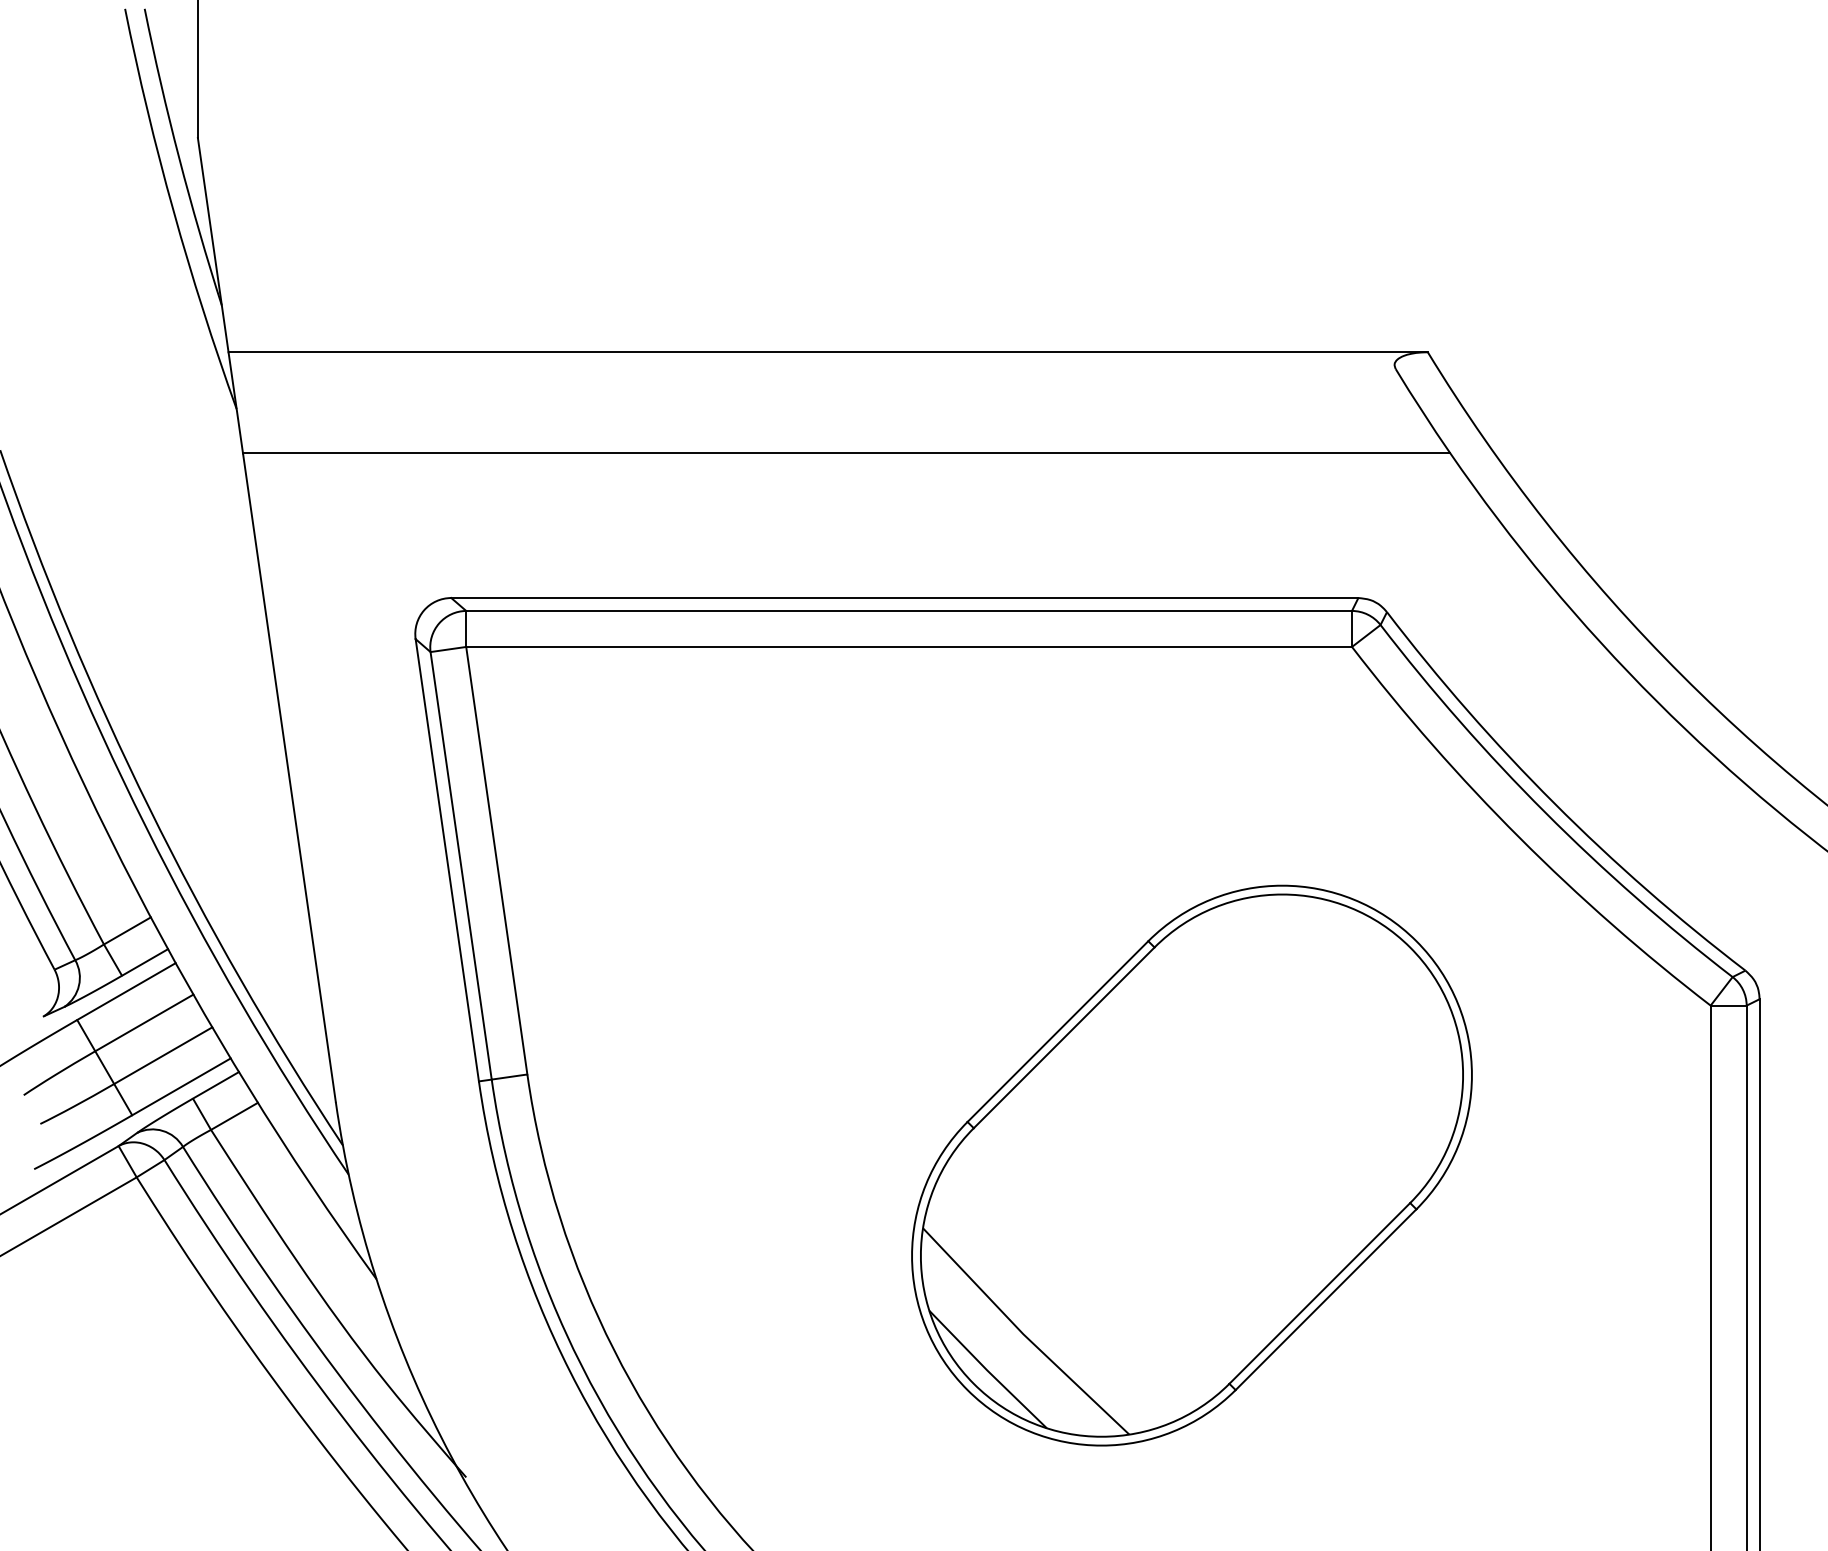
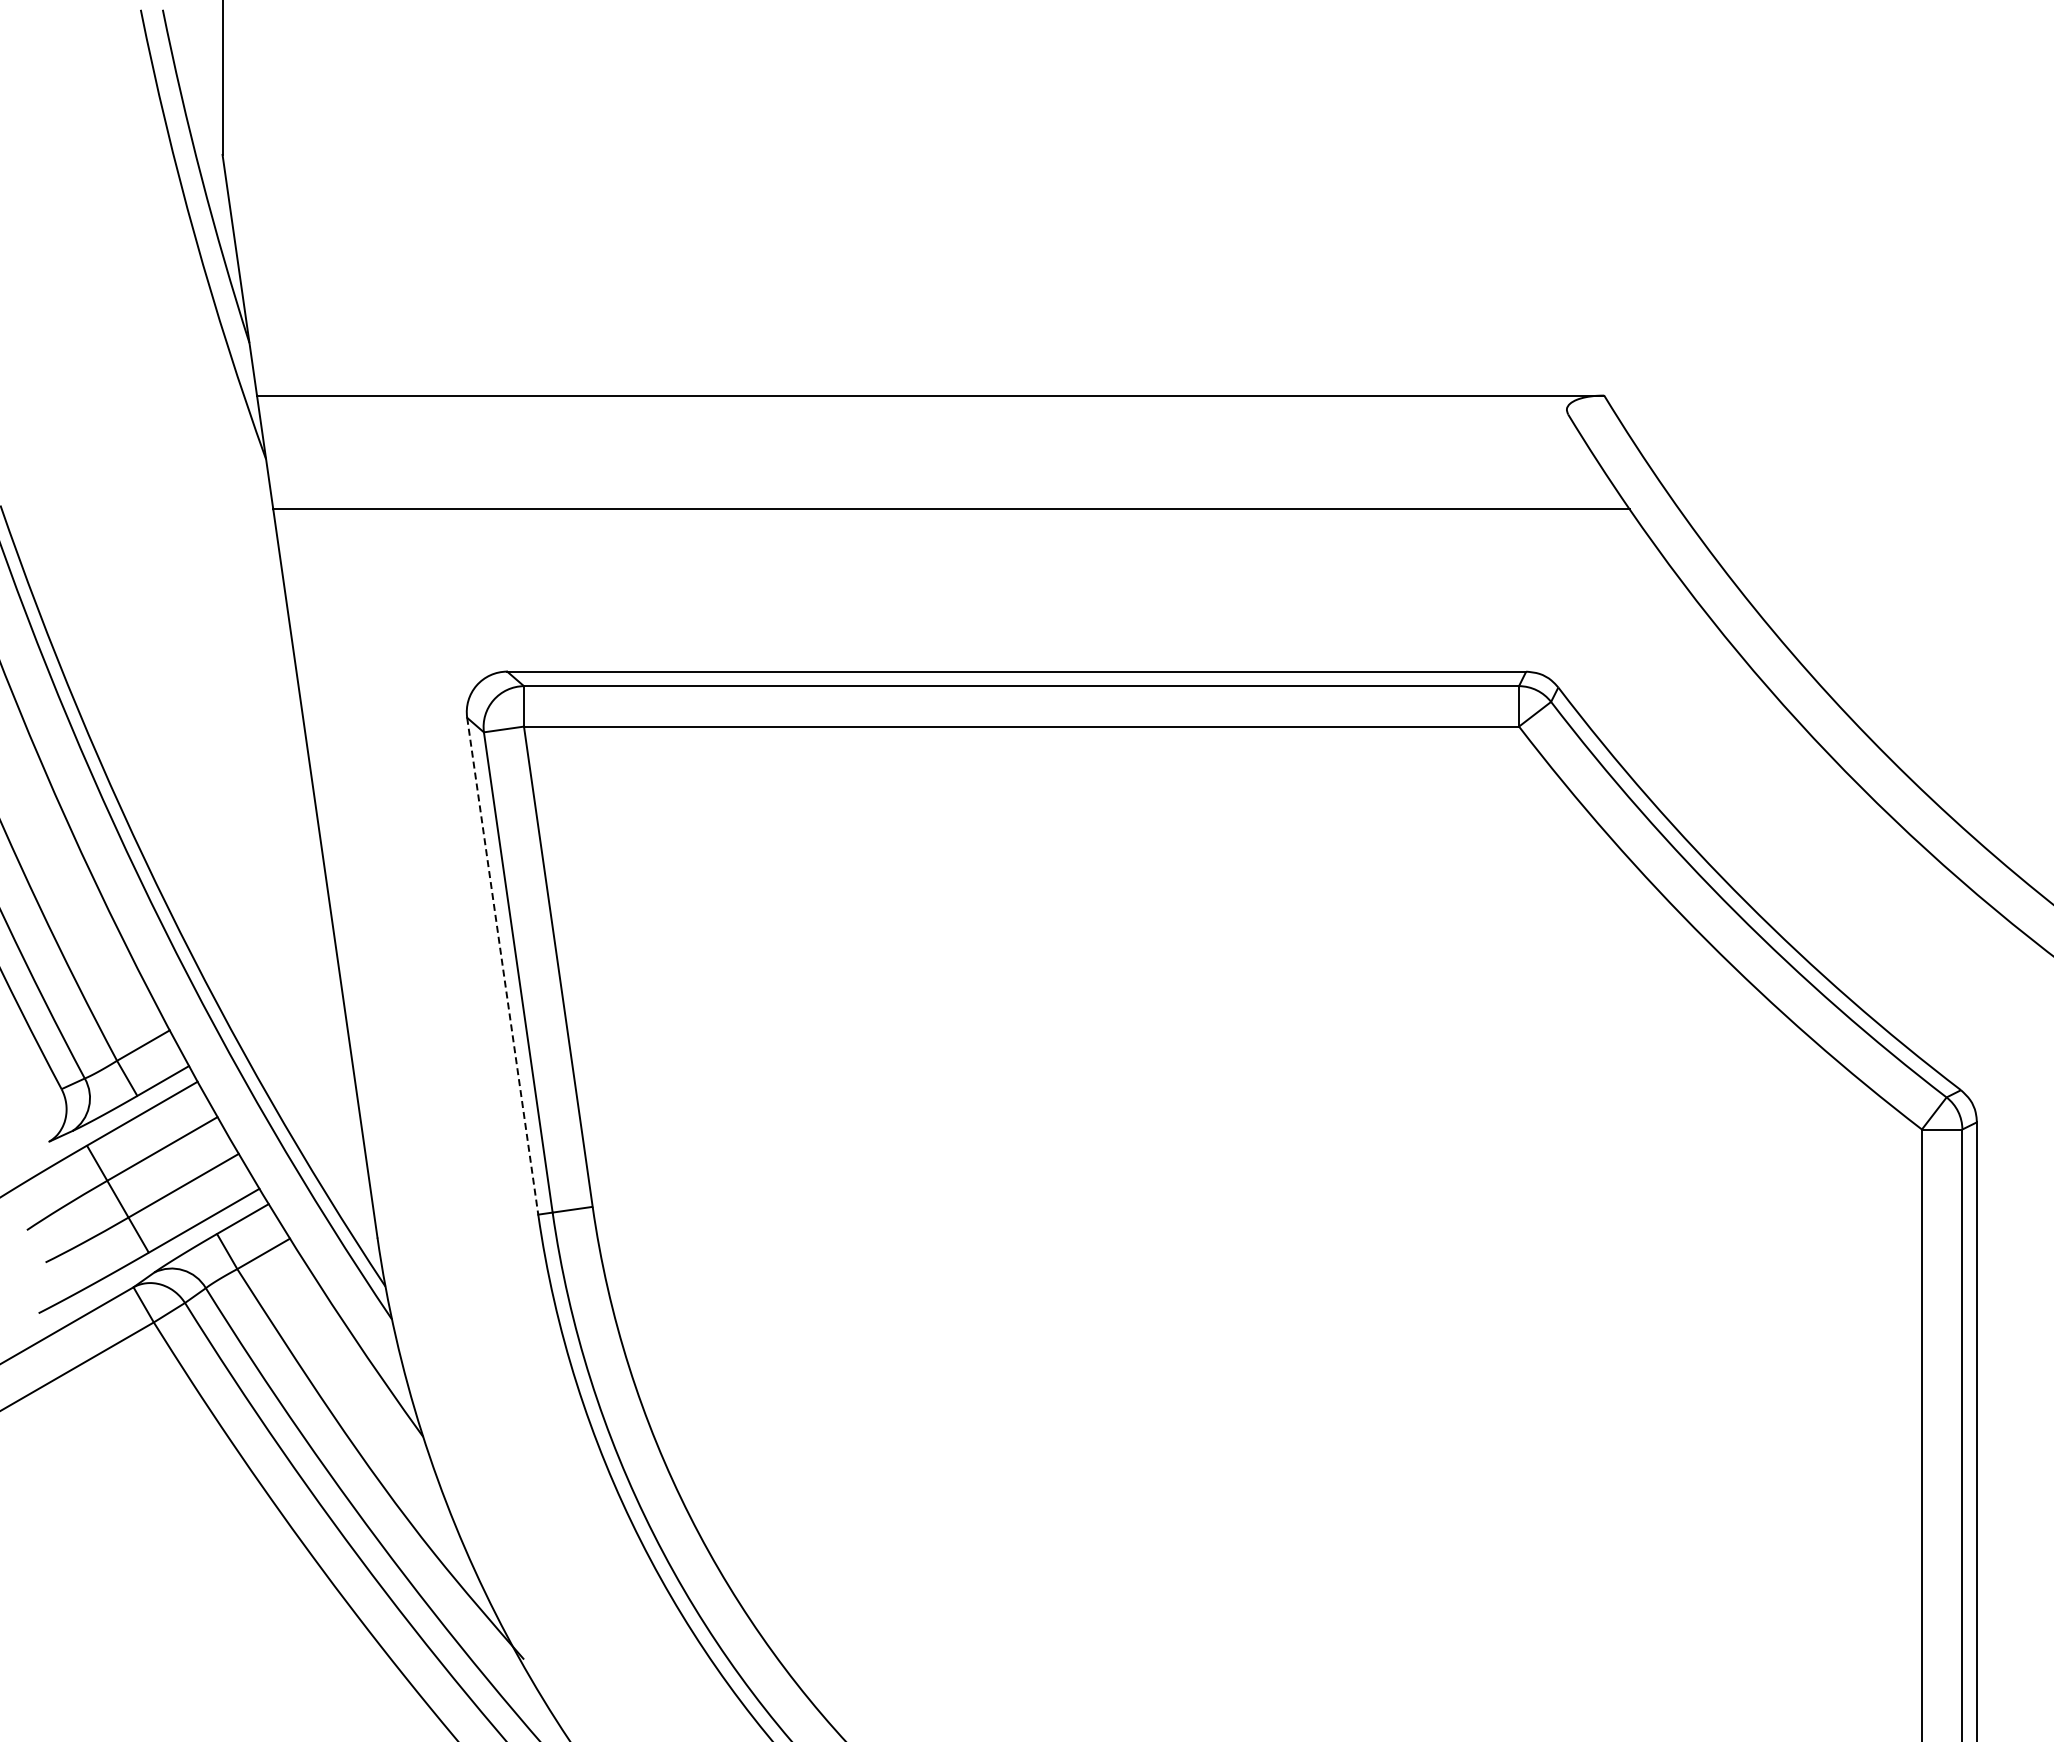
line: (447, 860) -> (502, 966), solid -> dashed
part: (1192, 1164) -> (1339, 1308), removed

